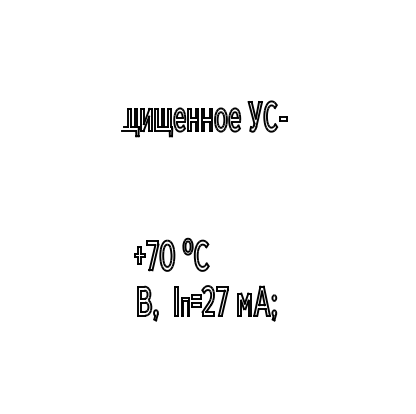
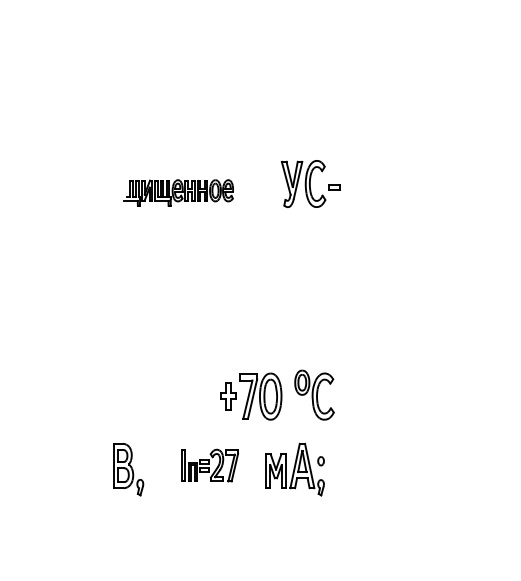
part: (181, 122) -> (179, 193), size x0.6
part: (171, 254) -> (277, 394), moved
part: (201, 300) -> (209, 464), size x0.7

